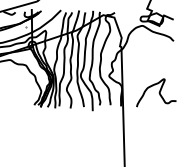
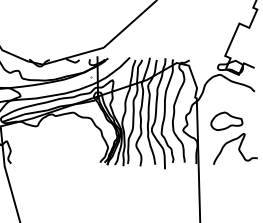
part: (148, 67) -> (226, 120), added

